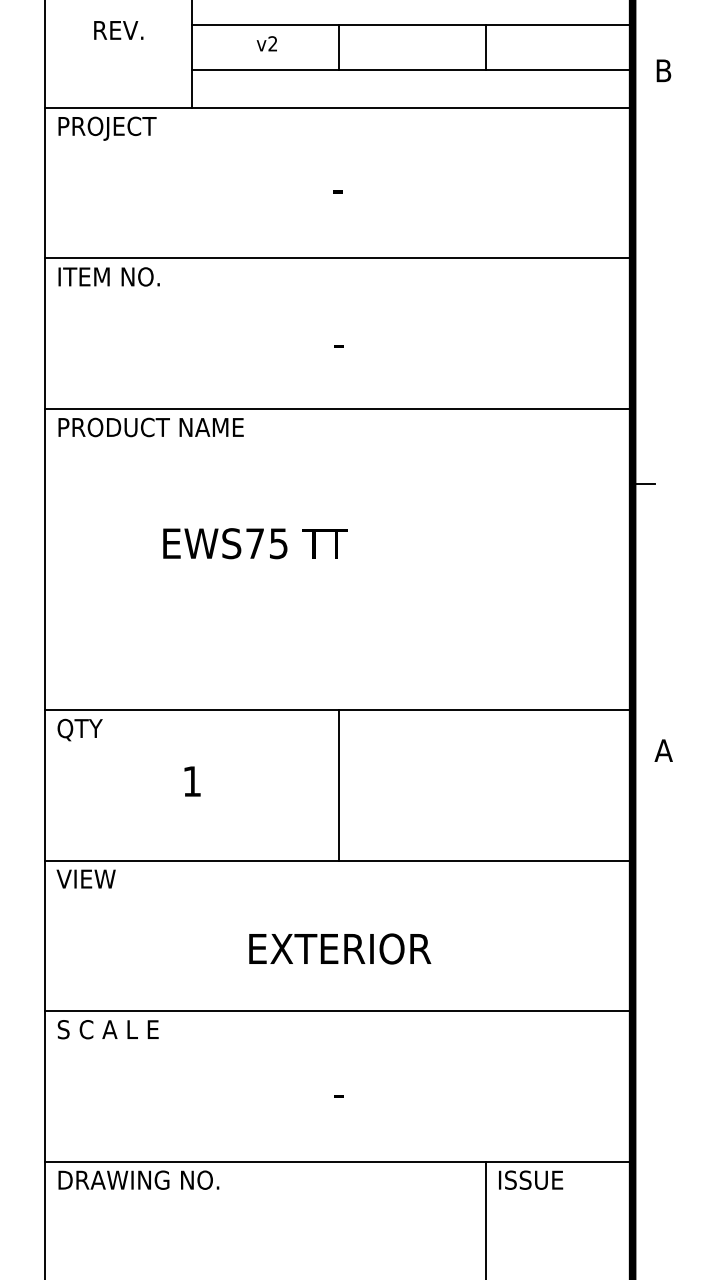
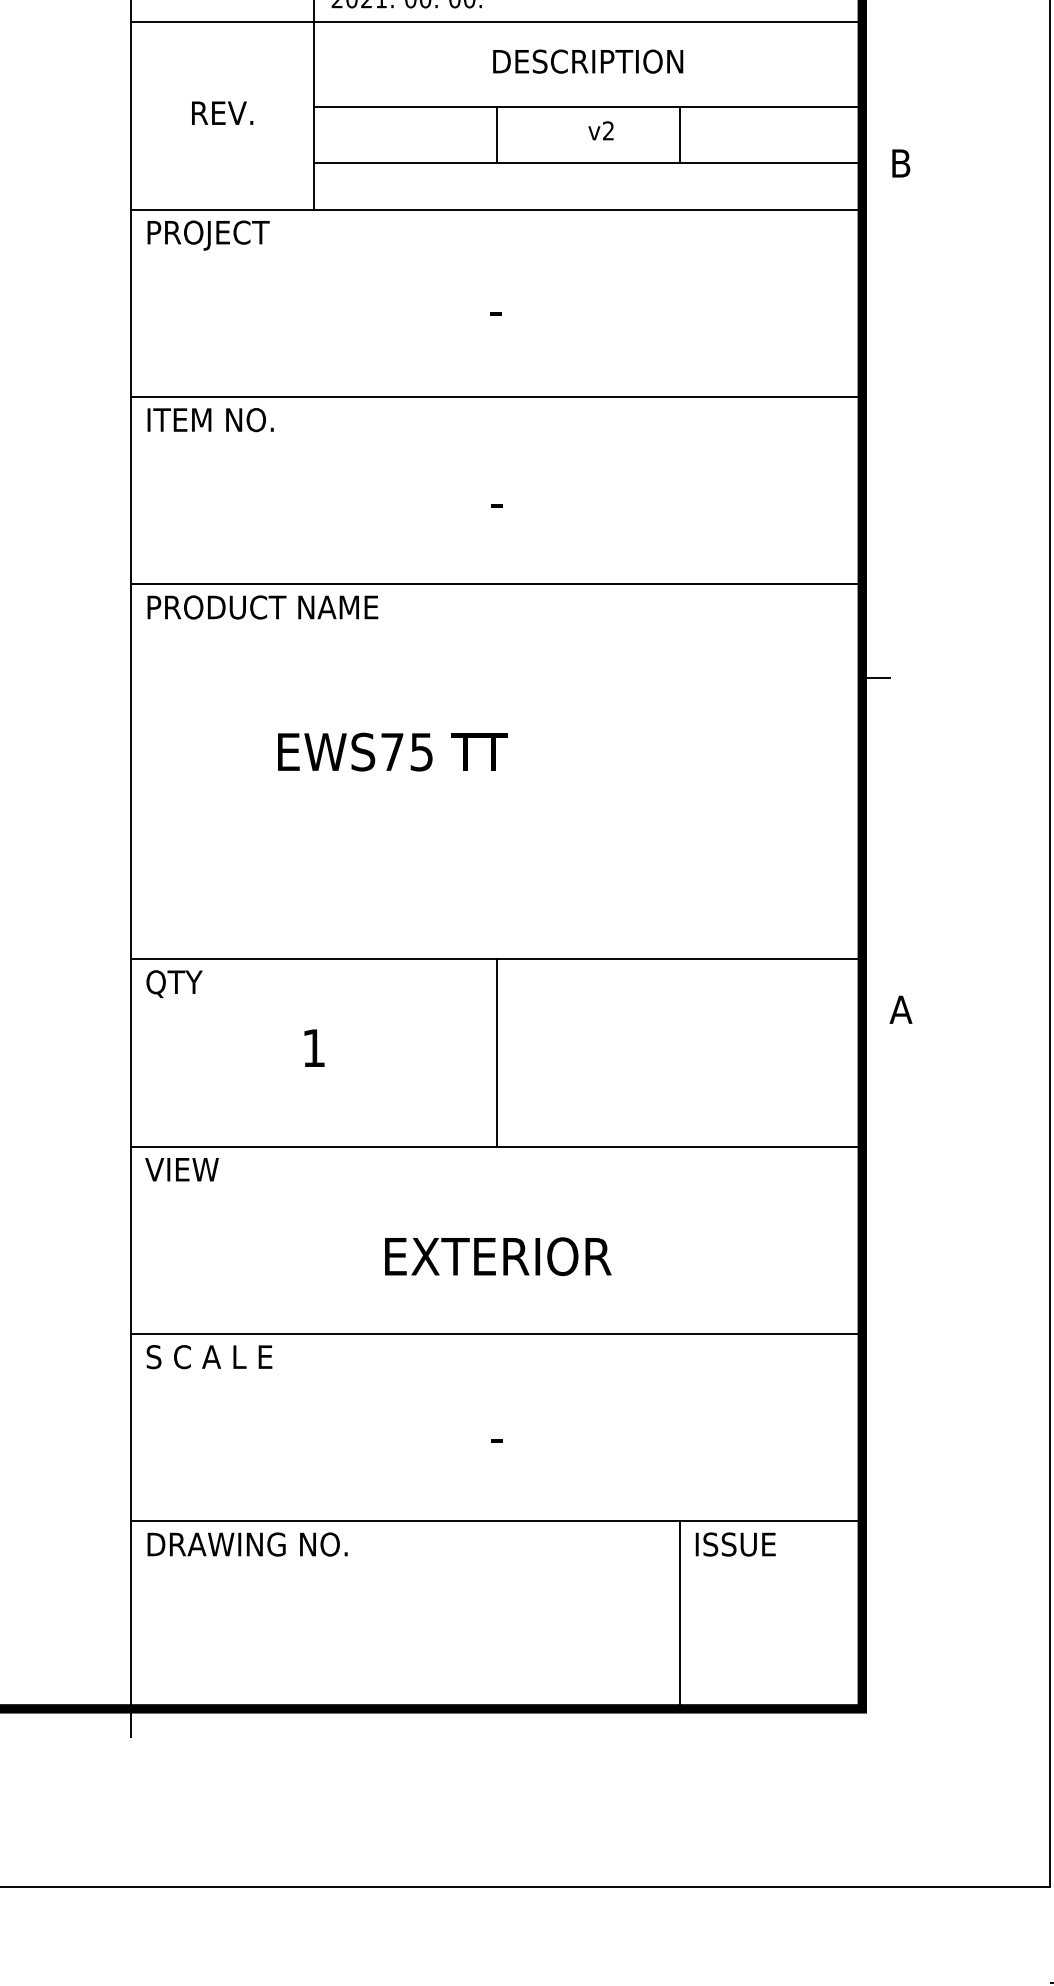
text: (266, 43) -> (600, 130), moved

